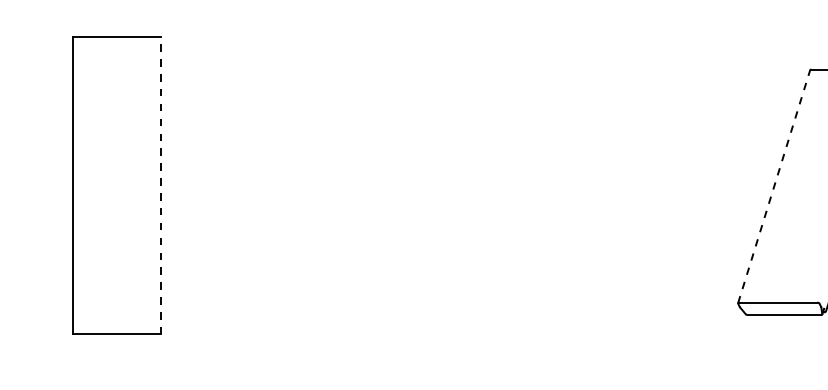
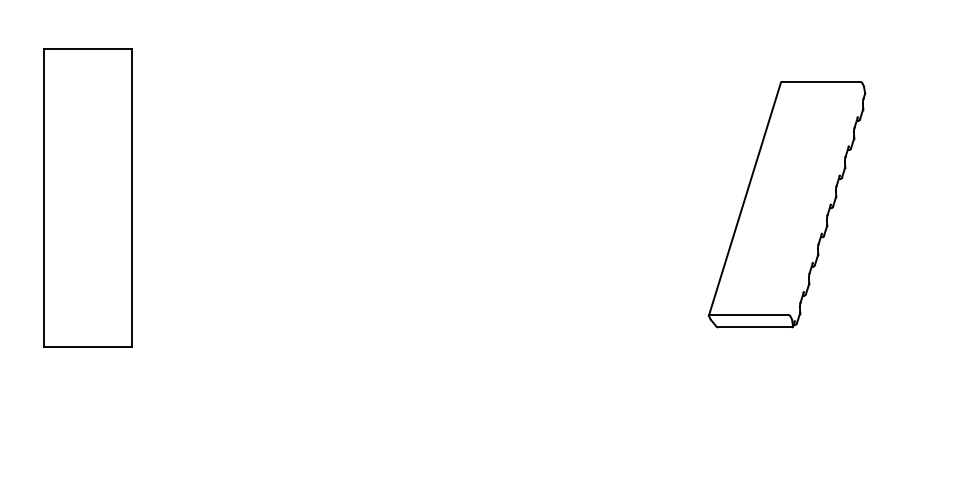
line: (161, 186) -> (132, 198), dashed -> solid
line: (773, 187) -> (744, 199), dashed -> solid

